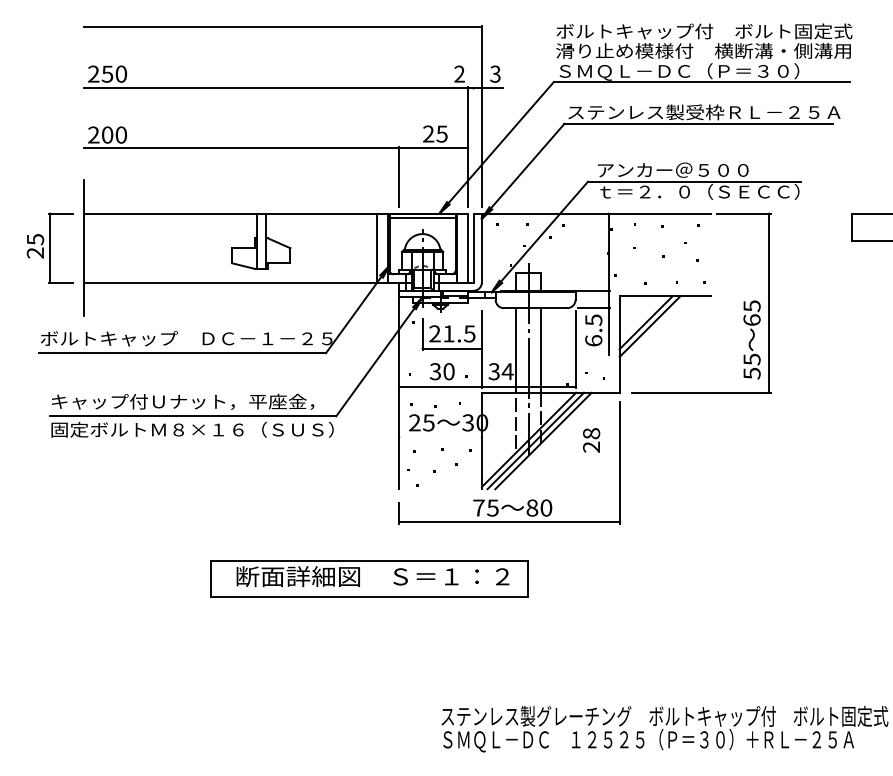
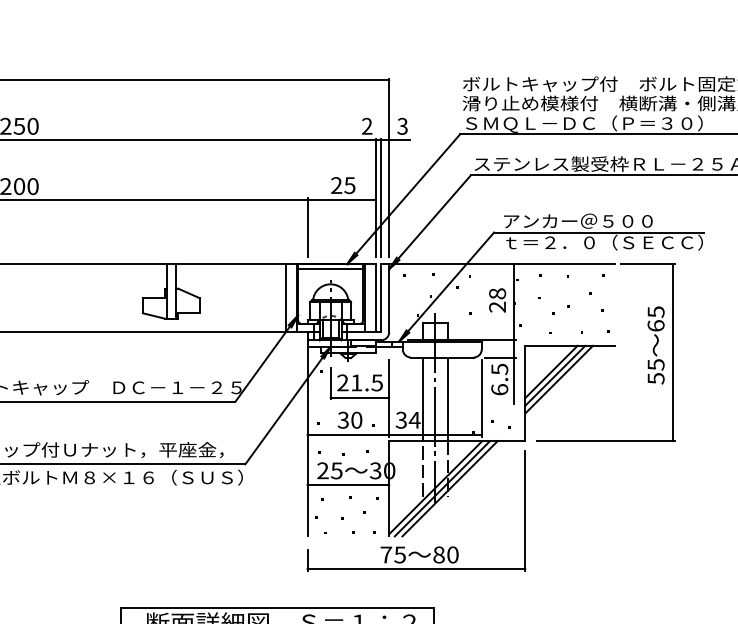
line: (473, 146) -> (380, 197), added
line: (653, 330) -> (558, 379), added
text: (751, 339) -> (655, 345), moved
line: (440, 437) -> (348, 485), added
text: (591, 440) -> (497, 300), moved

